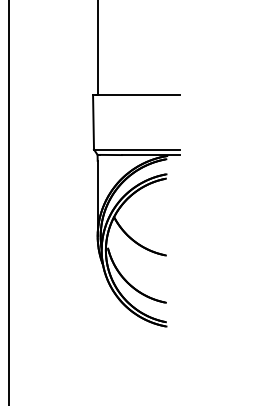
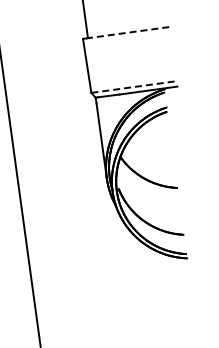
line: (138, 94) -> (127, 32), solid -> dashed
line: (137, 149) -> (134, 86), solid -> dashed

